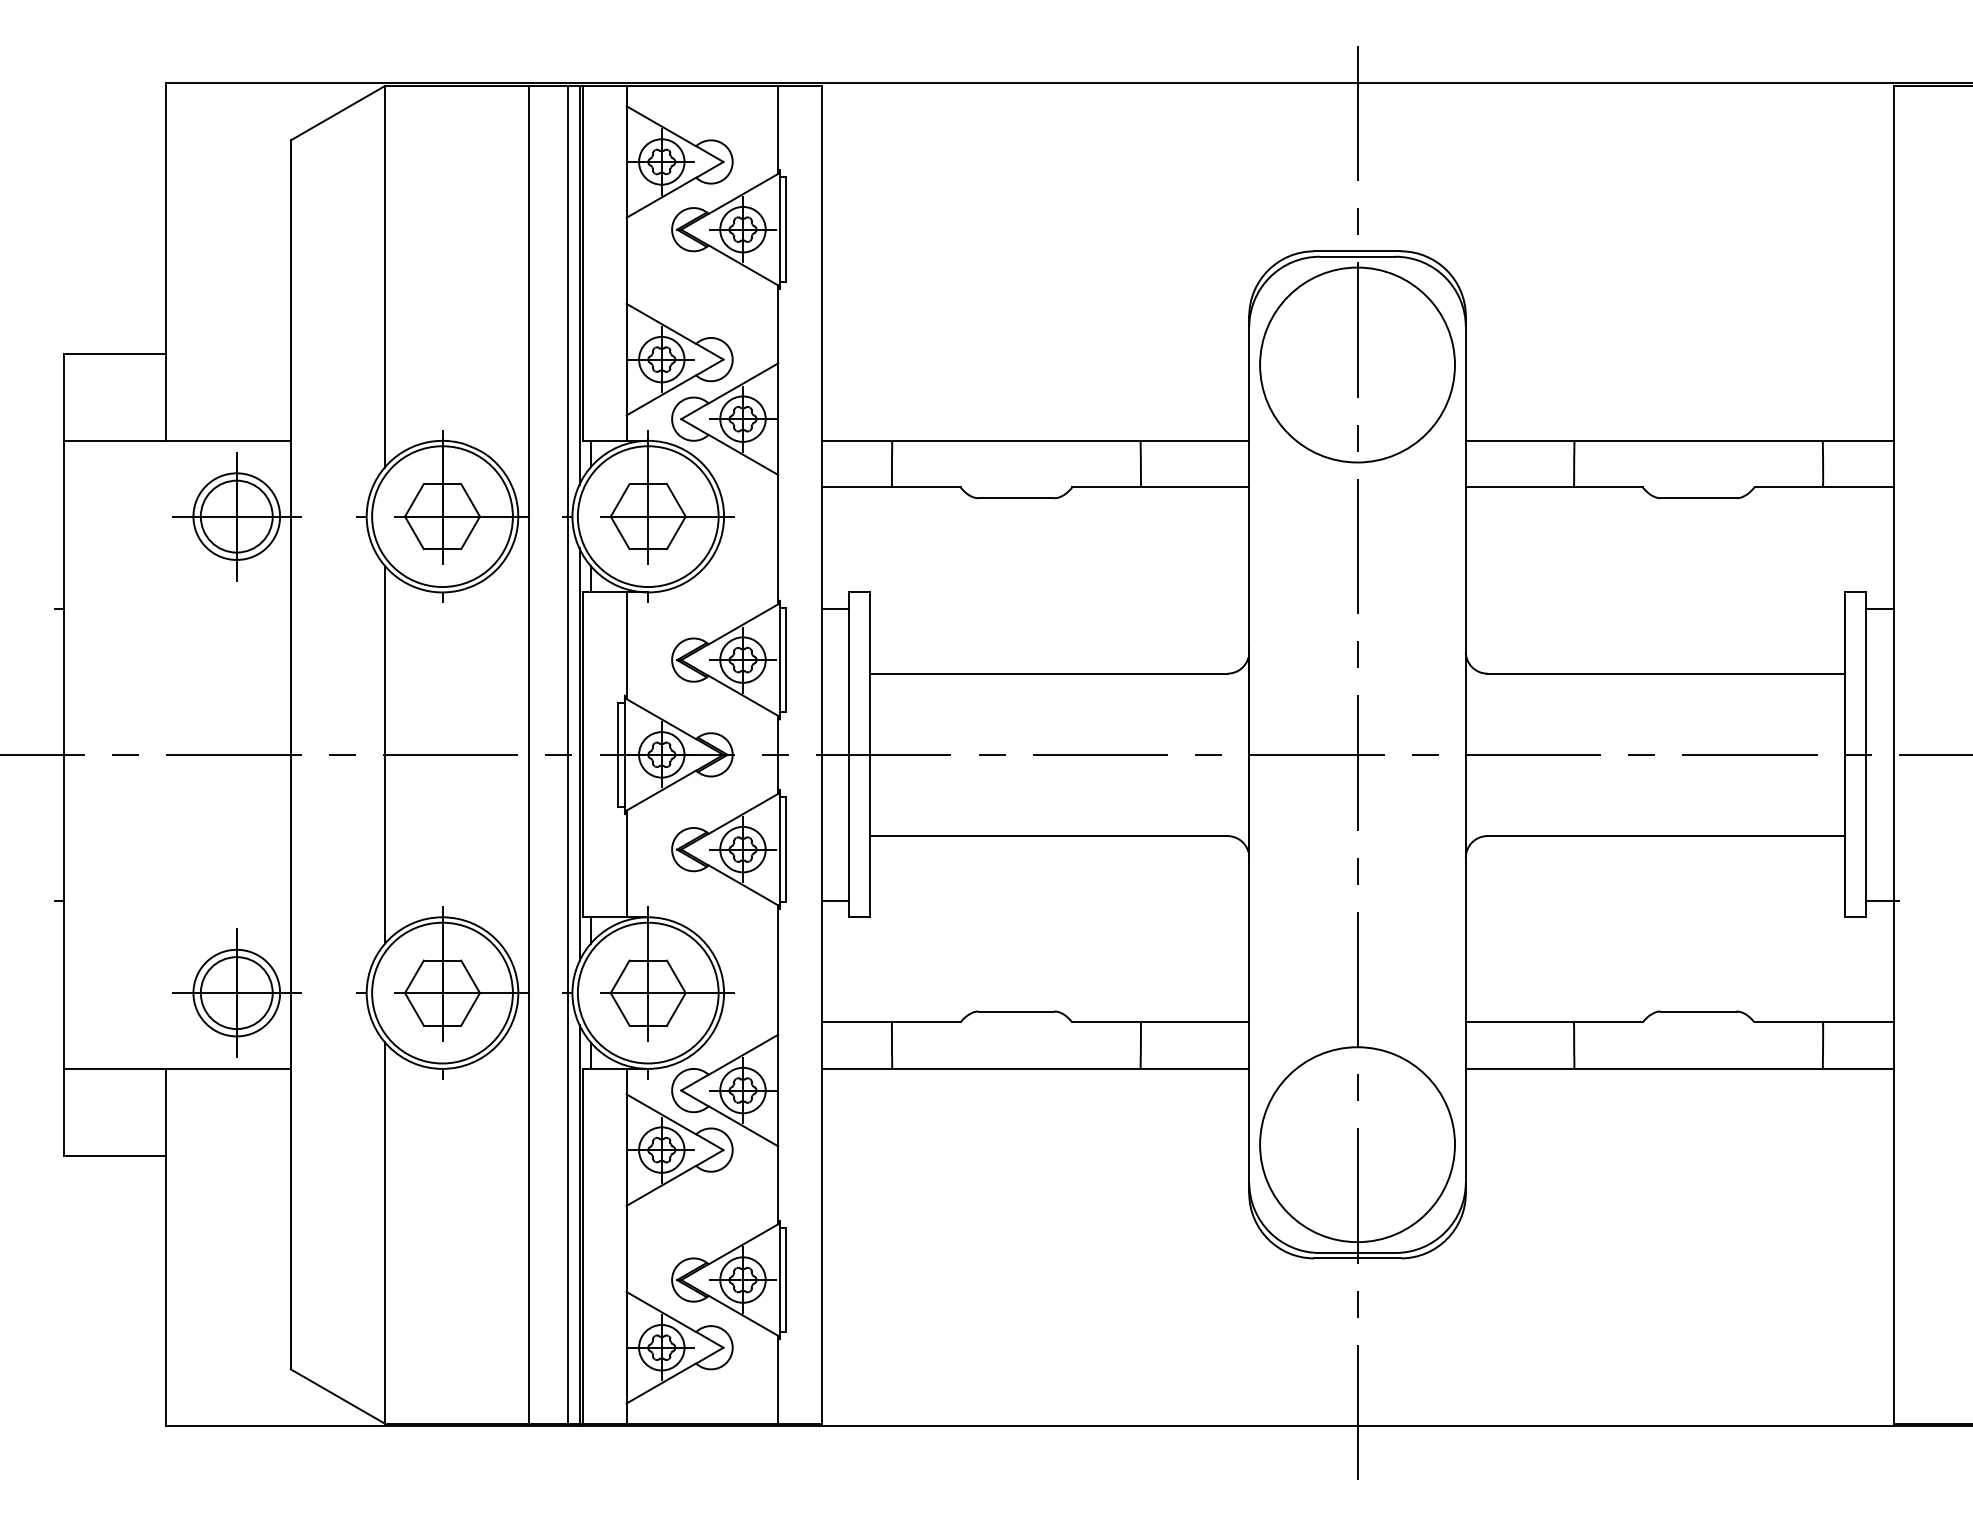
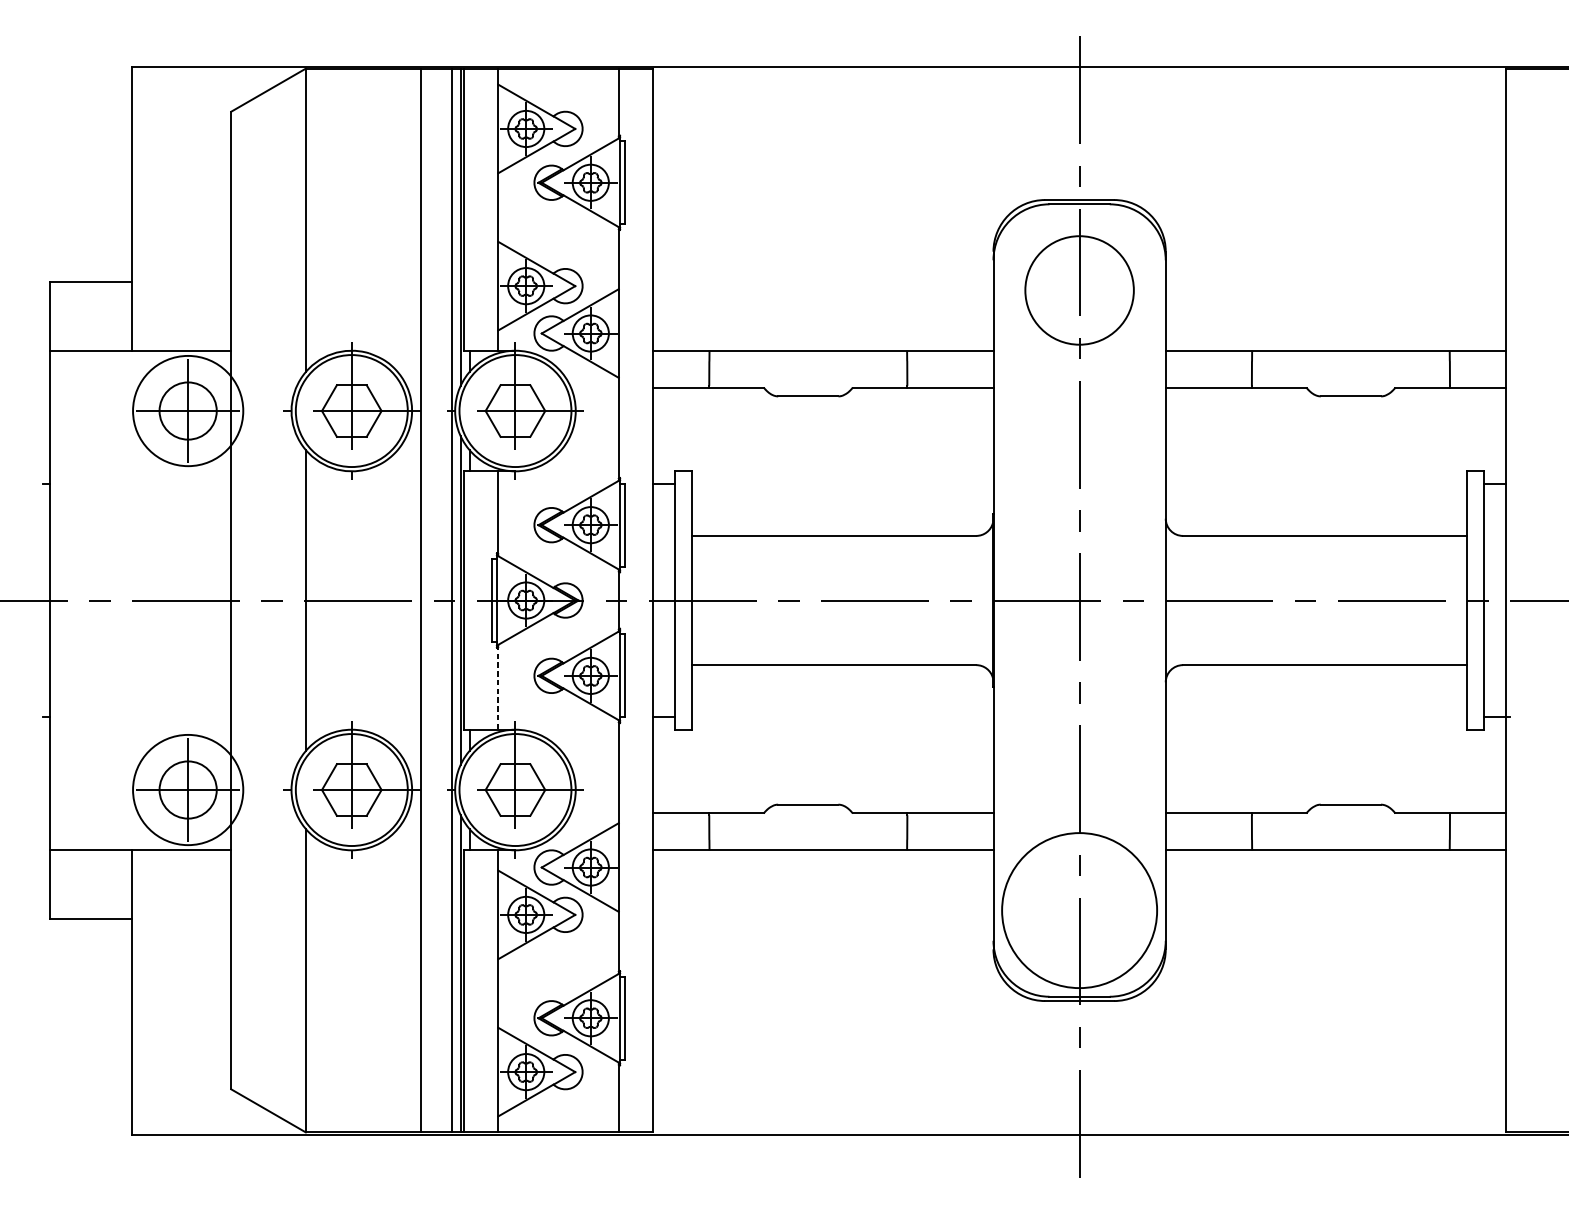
circle: (1357, 364) -> (1079, 290), size x0.7
circle: (236, 516) -> (187, 410), size x1.6
line: (626, 864) -> (498, 687), solid -> dashed
circle: (236, 992) -> (187, 789), size x1.6

